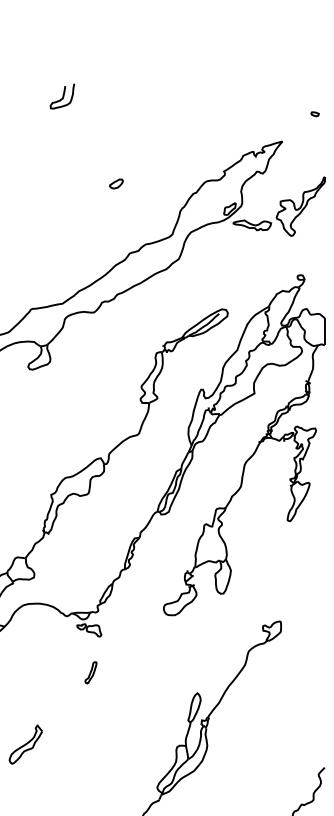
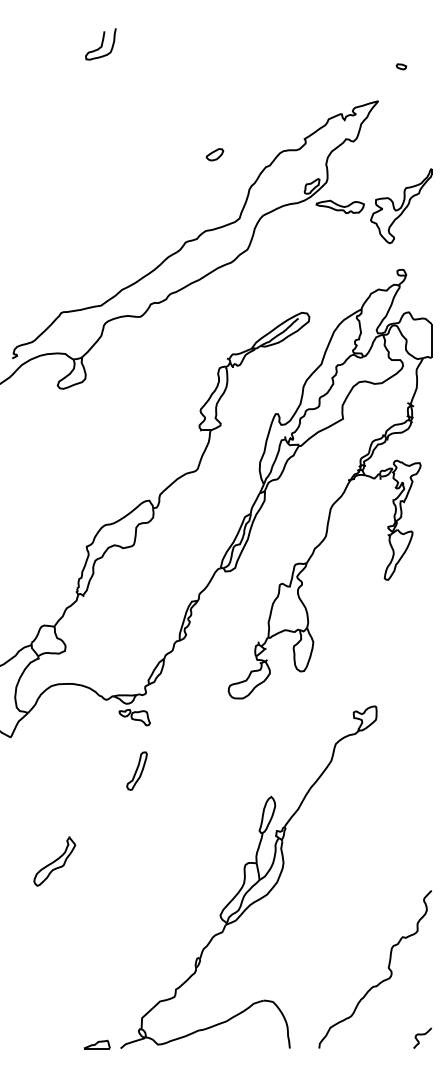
part: (315, 114) -> (401, 66), moved
part: (116, 183) -> (214, 154), moved
part: (300, 206) -> (401, 206), moved
part: (90, 672) -> (136, 770), size x1.4

